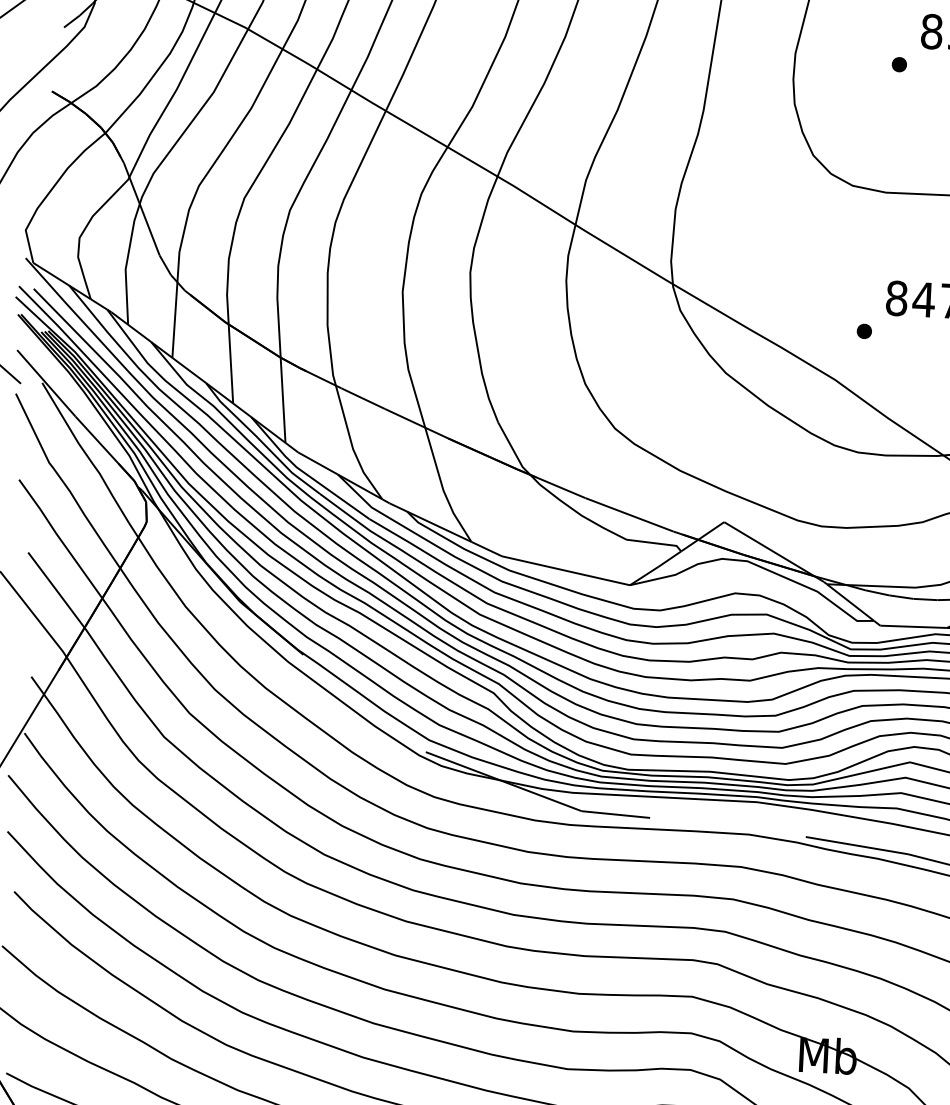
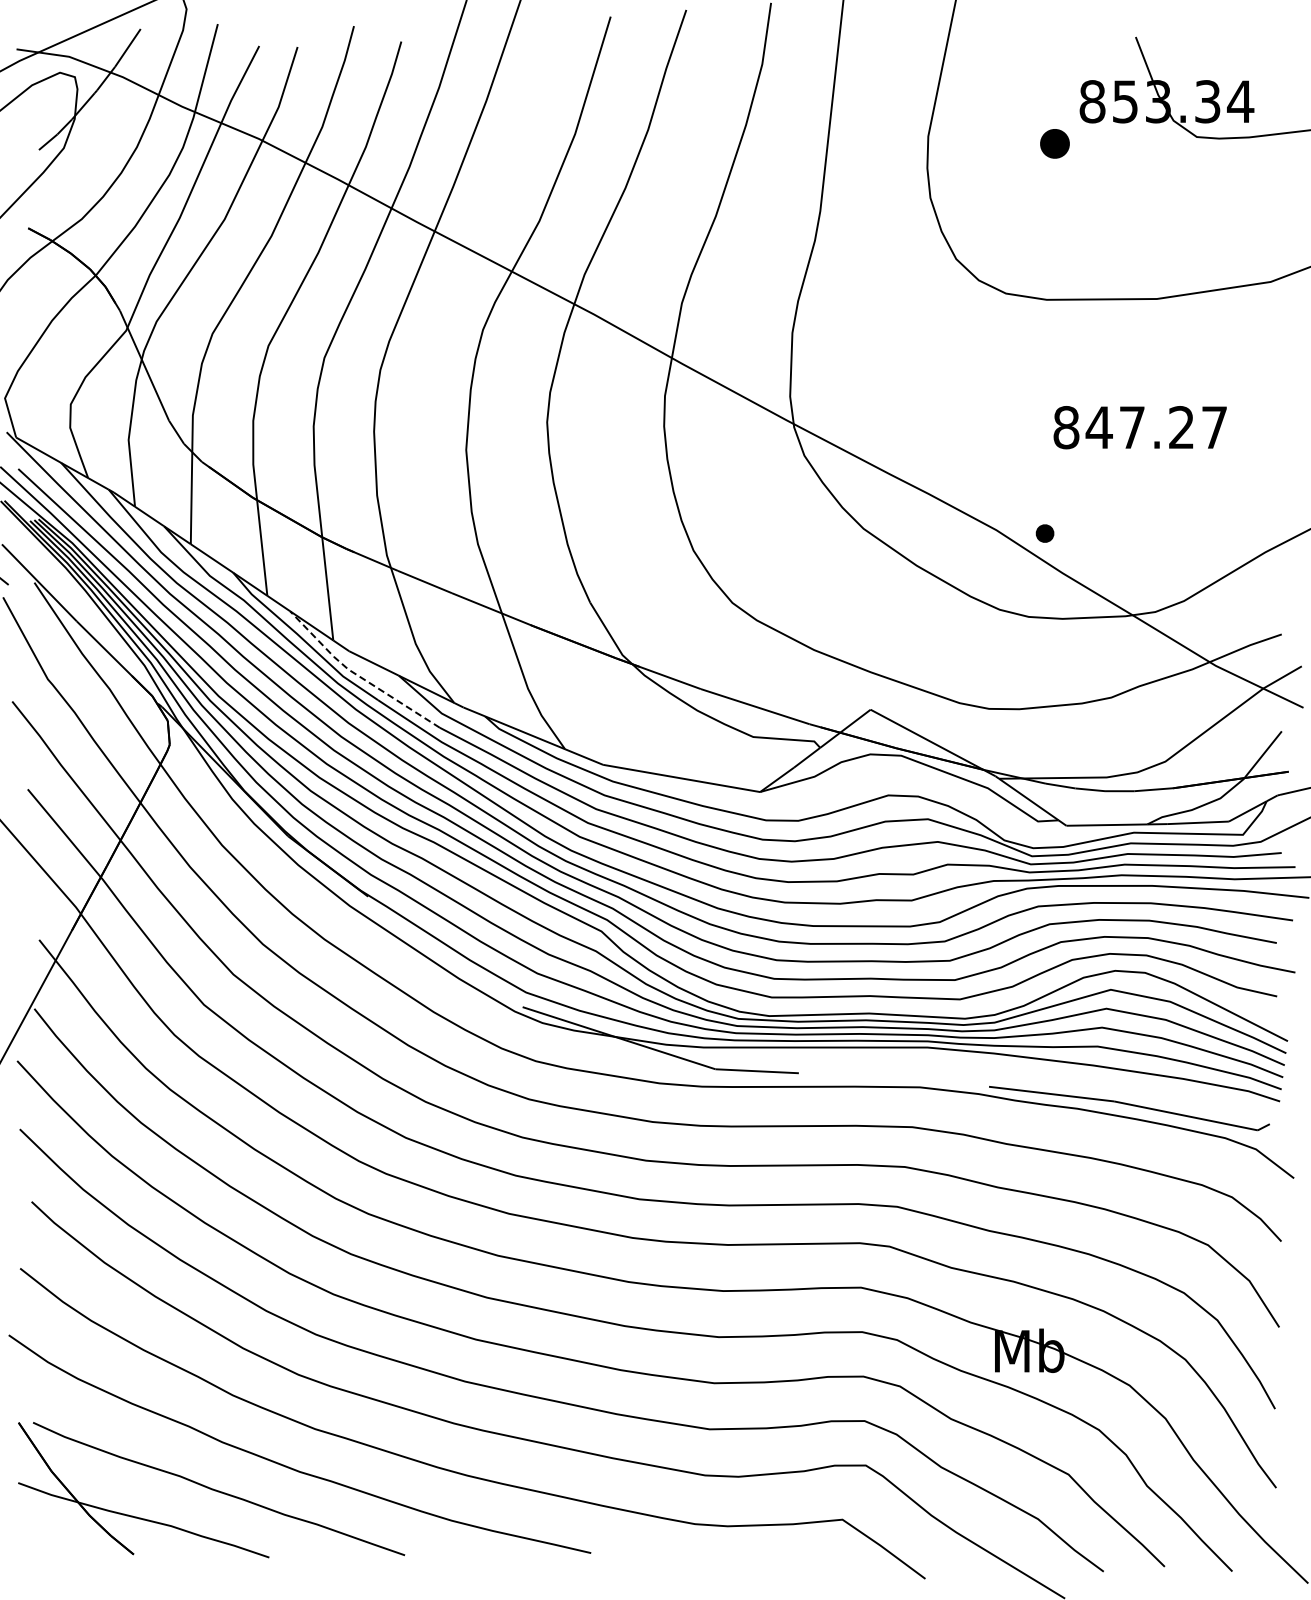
part: (899, 64) -> (1055, 143), size x1.6
part: (863, 331) -> (1044, 533), moved
line: (303, 472) -> (357, 675), solid -> dashed

